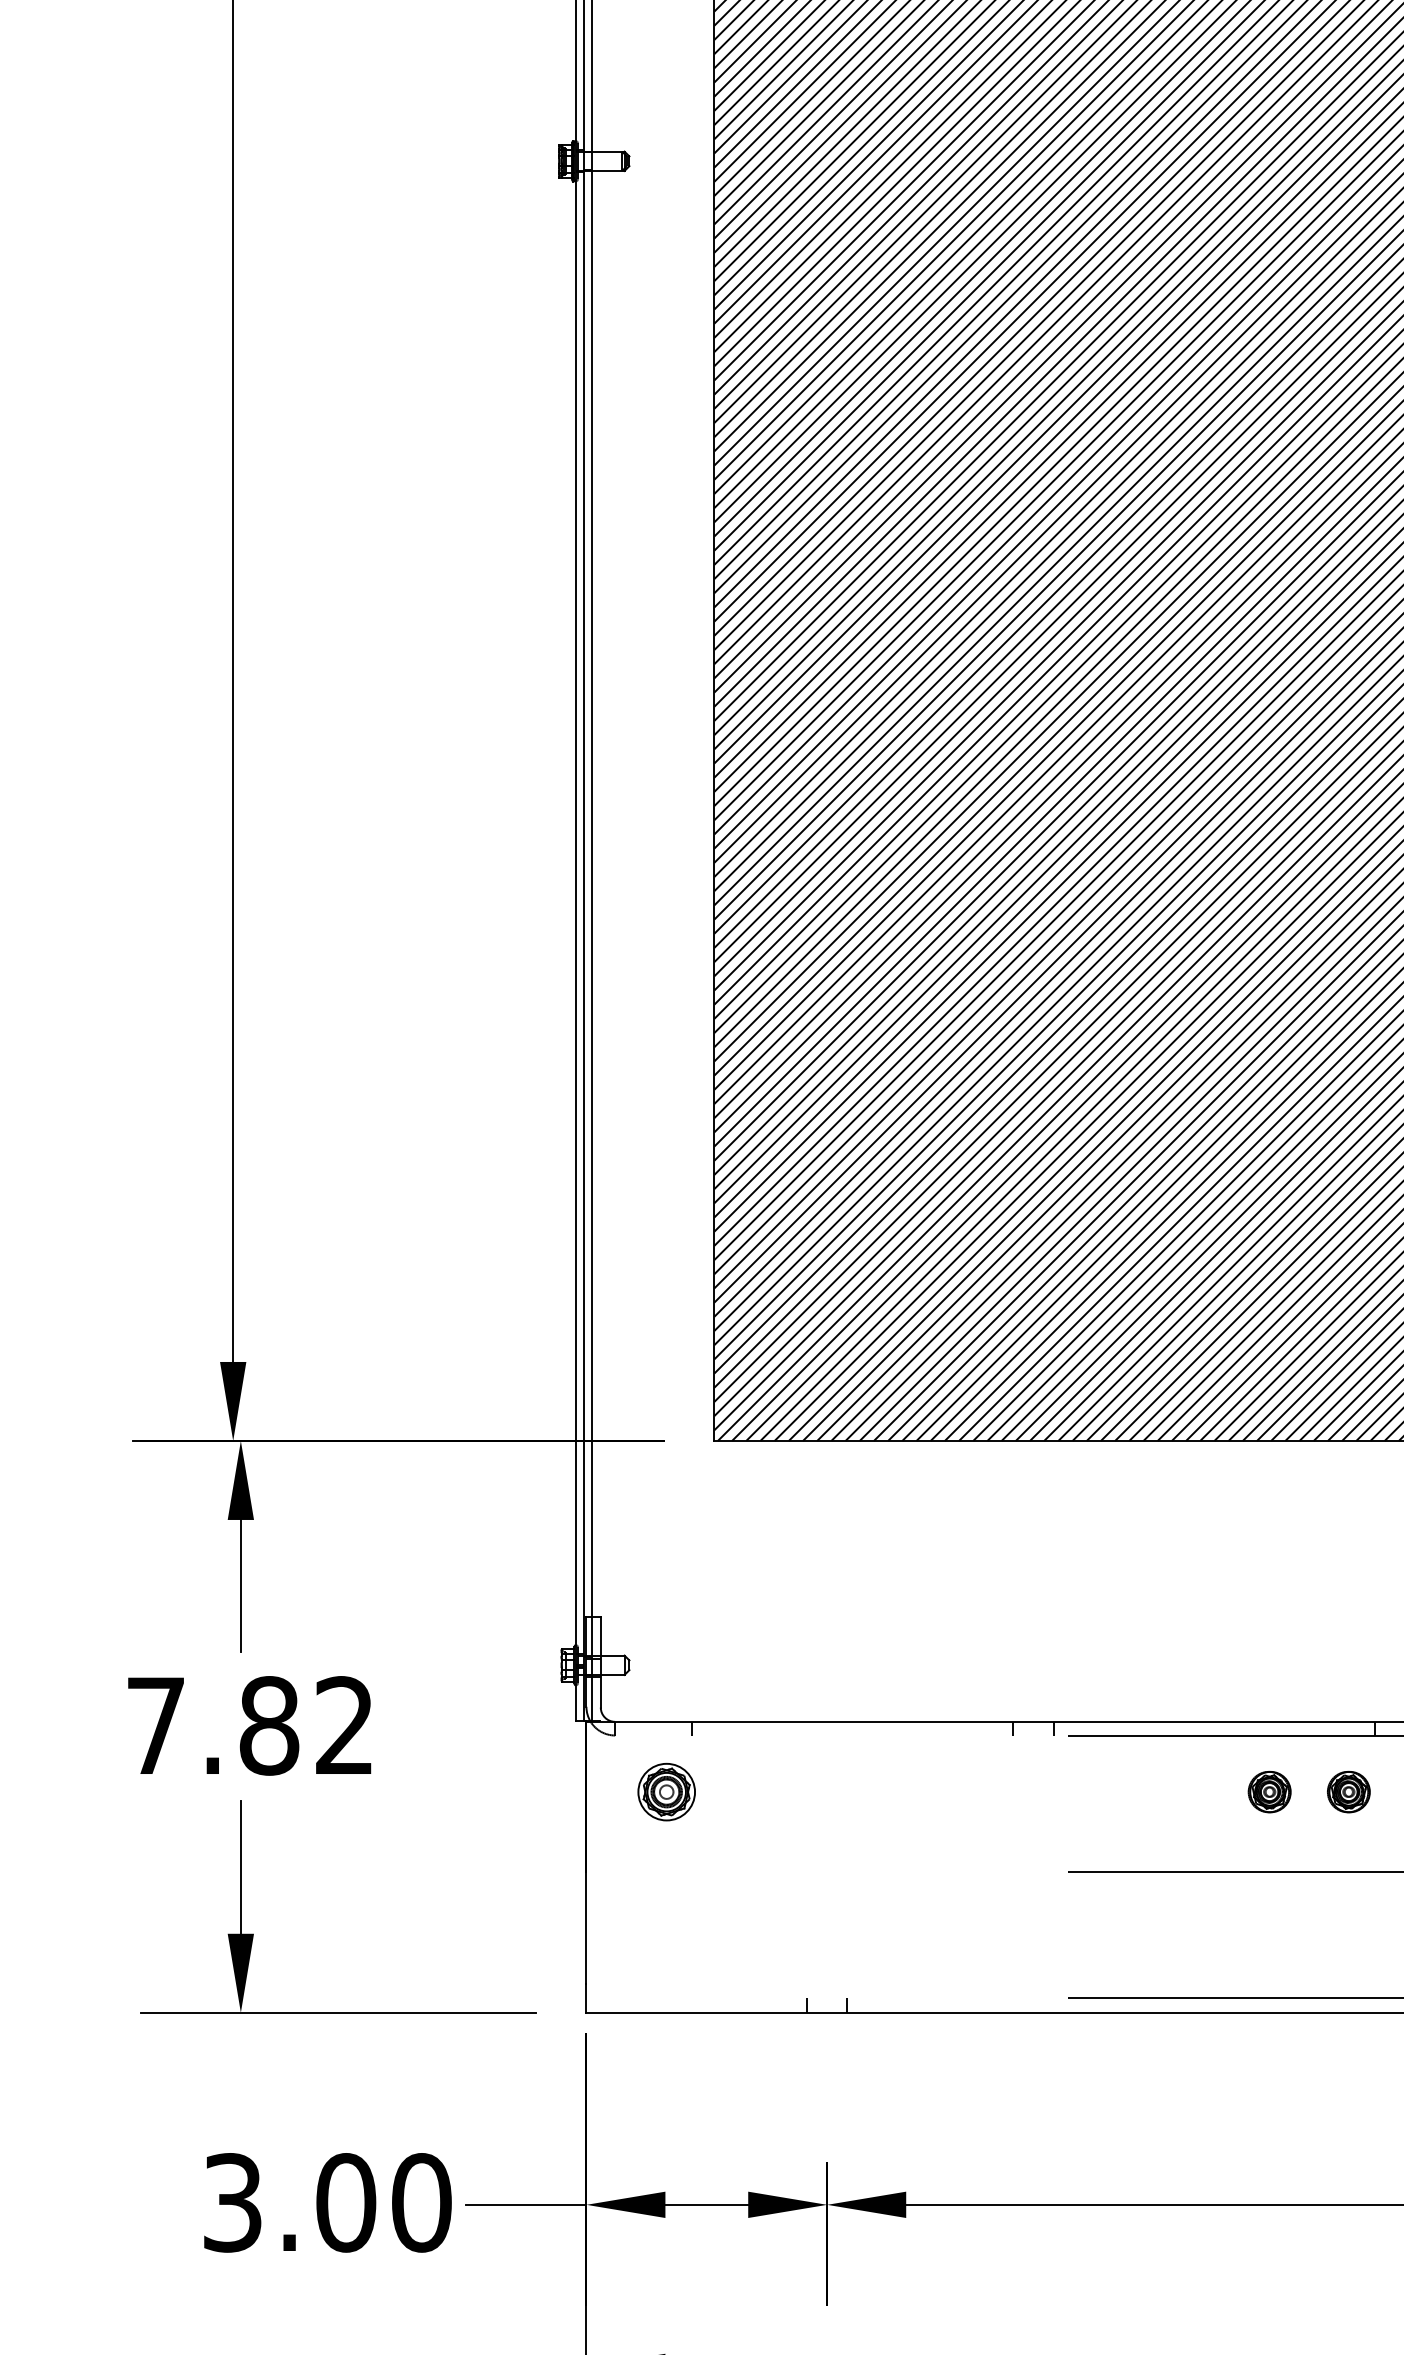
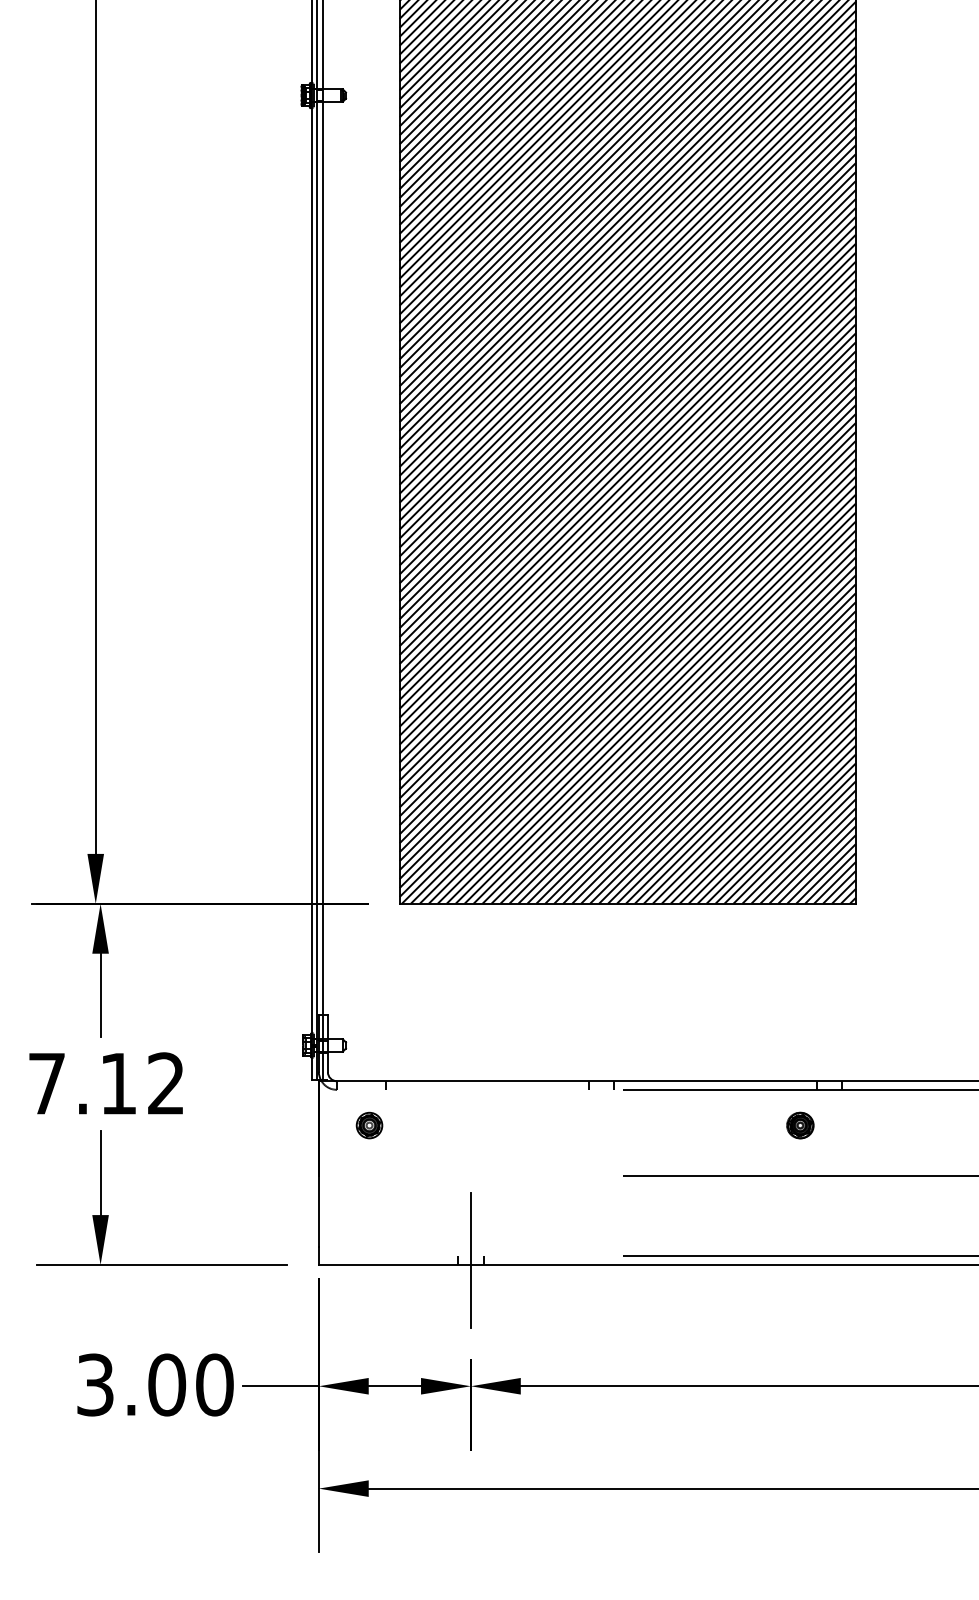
text: (269, 1725) -> (118, 1083), 7.82 -> 7.12
part: (666, 1791) -> (369, 1125), size x0.71
part: (1269, 1791) -> (750, 1125), removed
line: (826, 2005) -> (470, 1260), added

